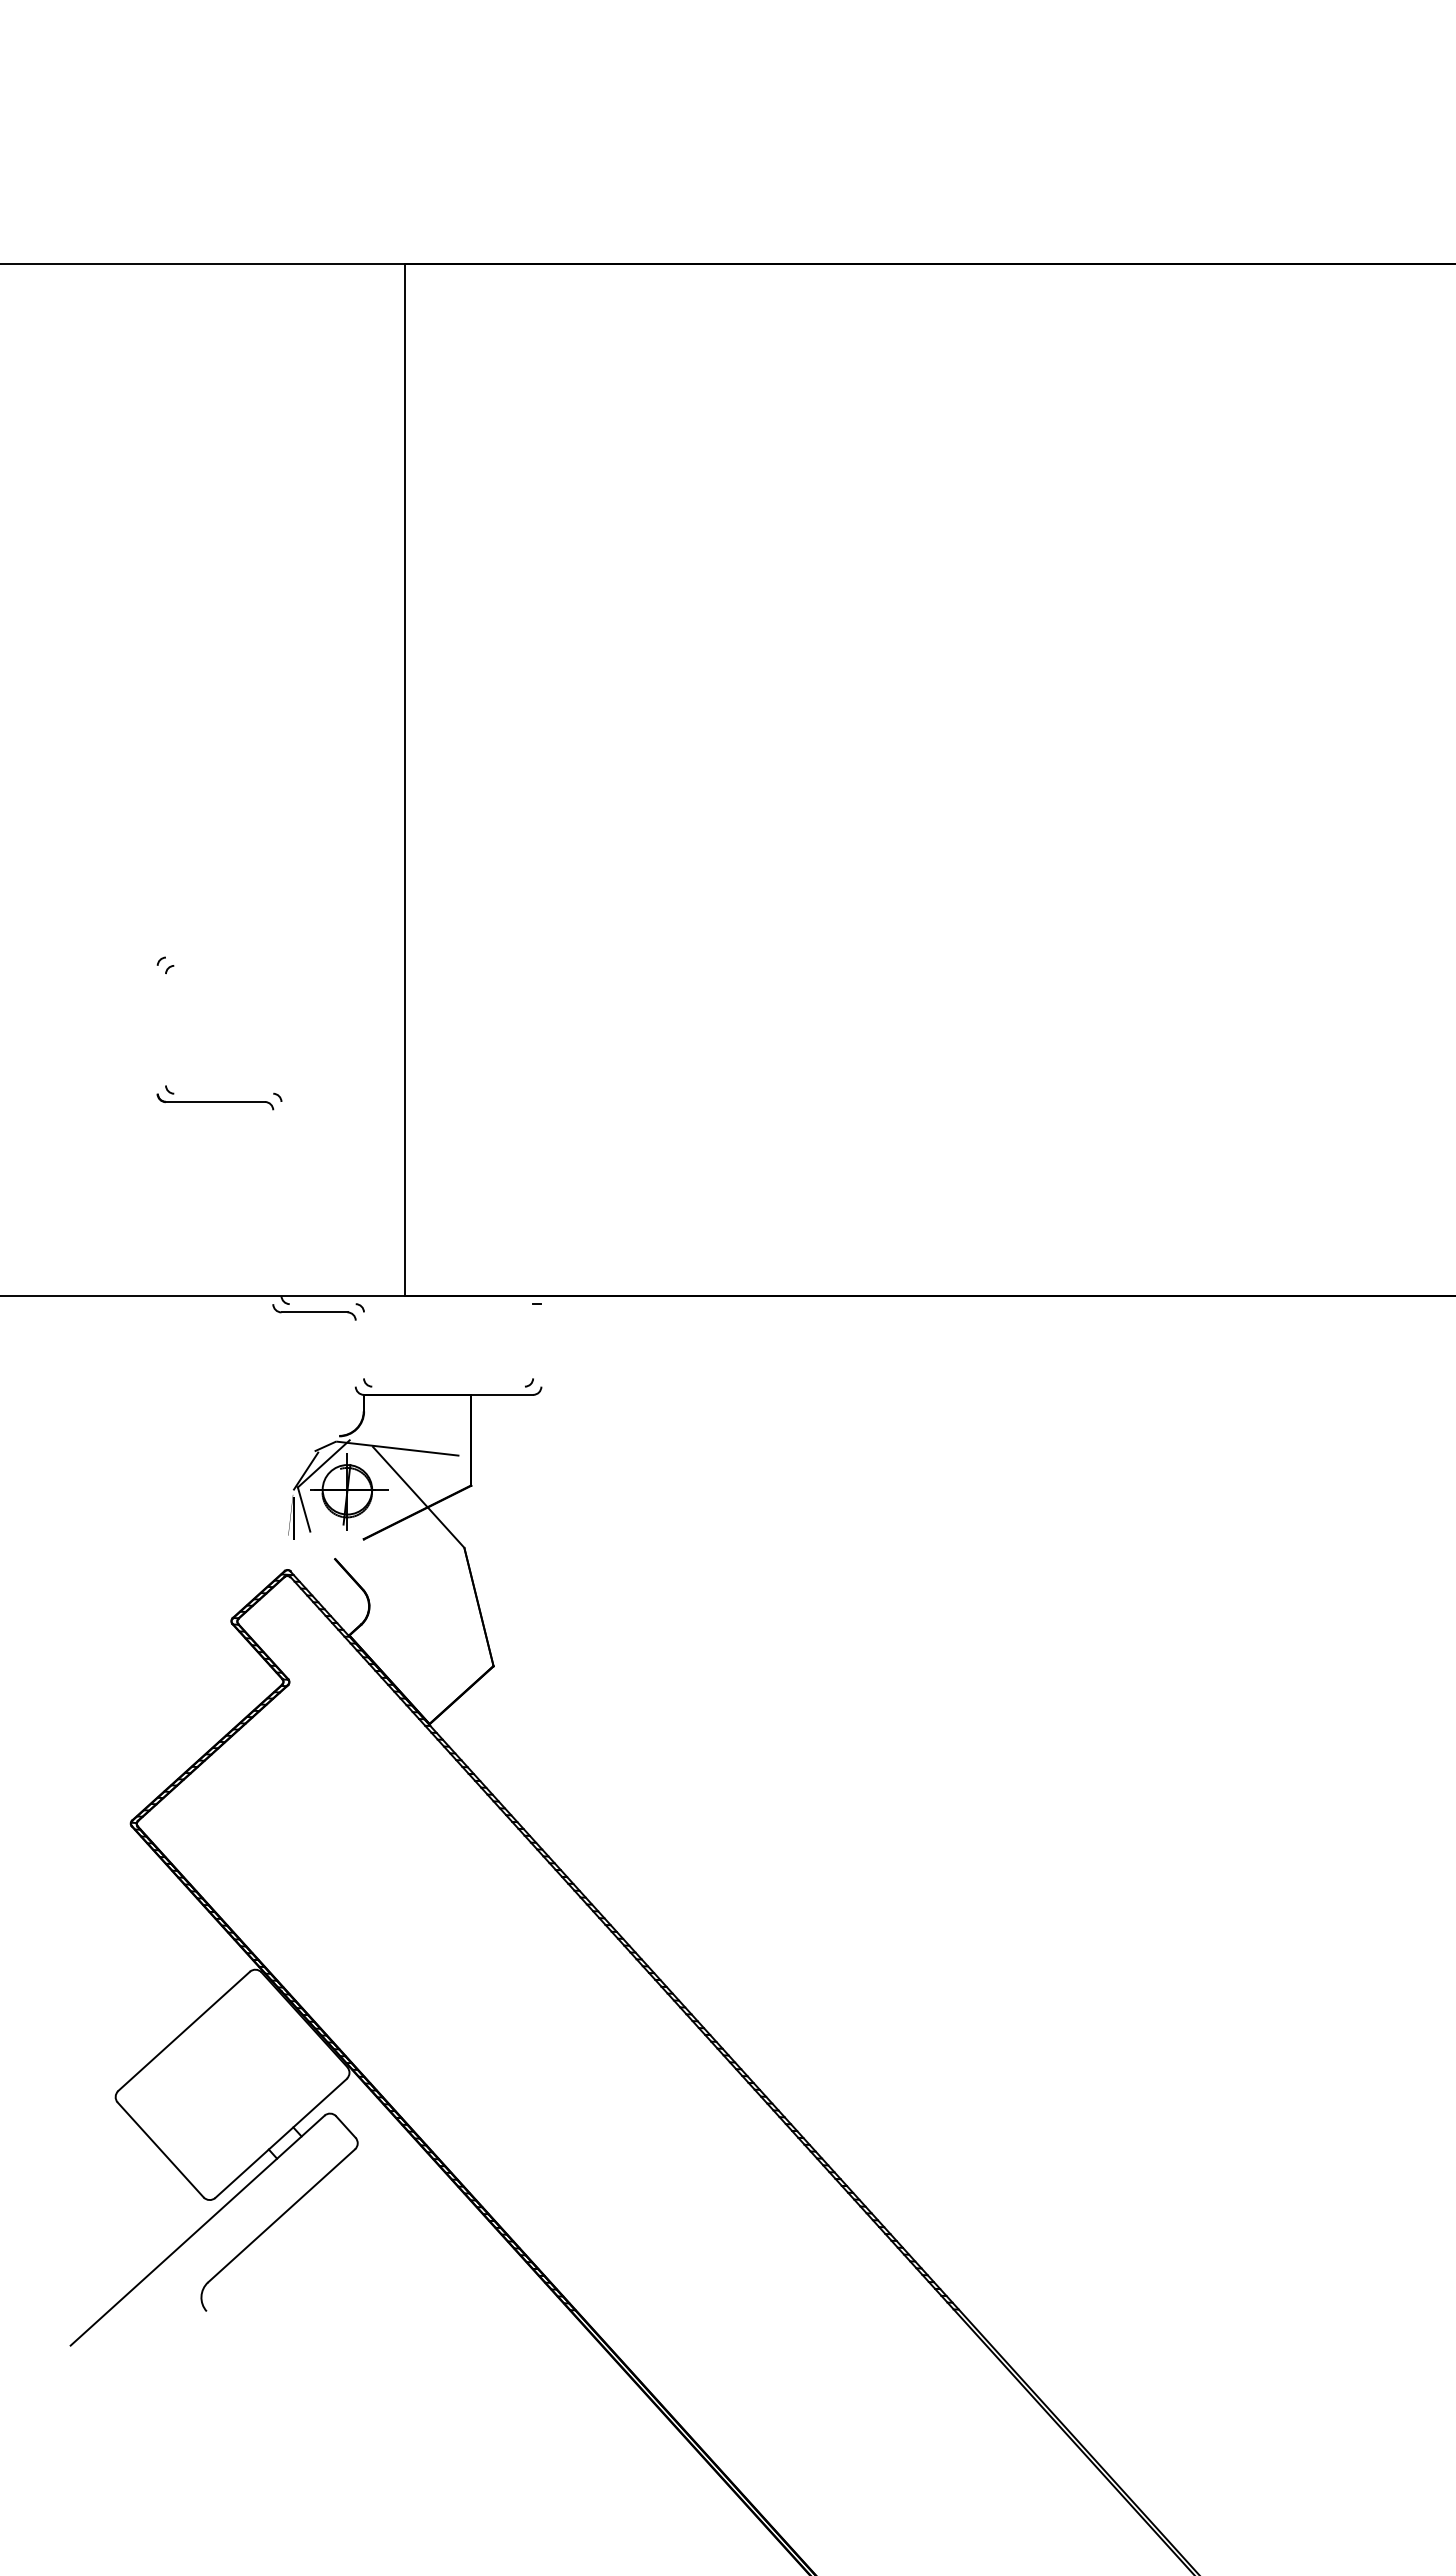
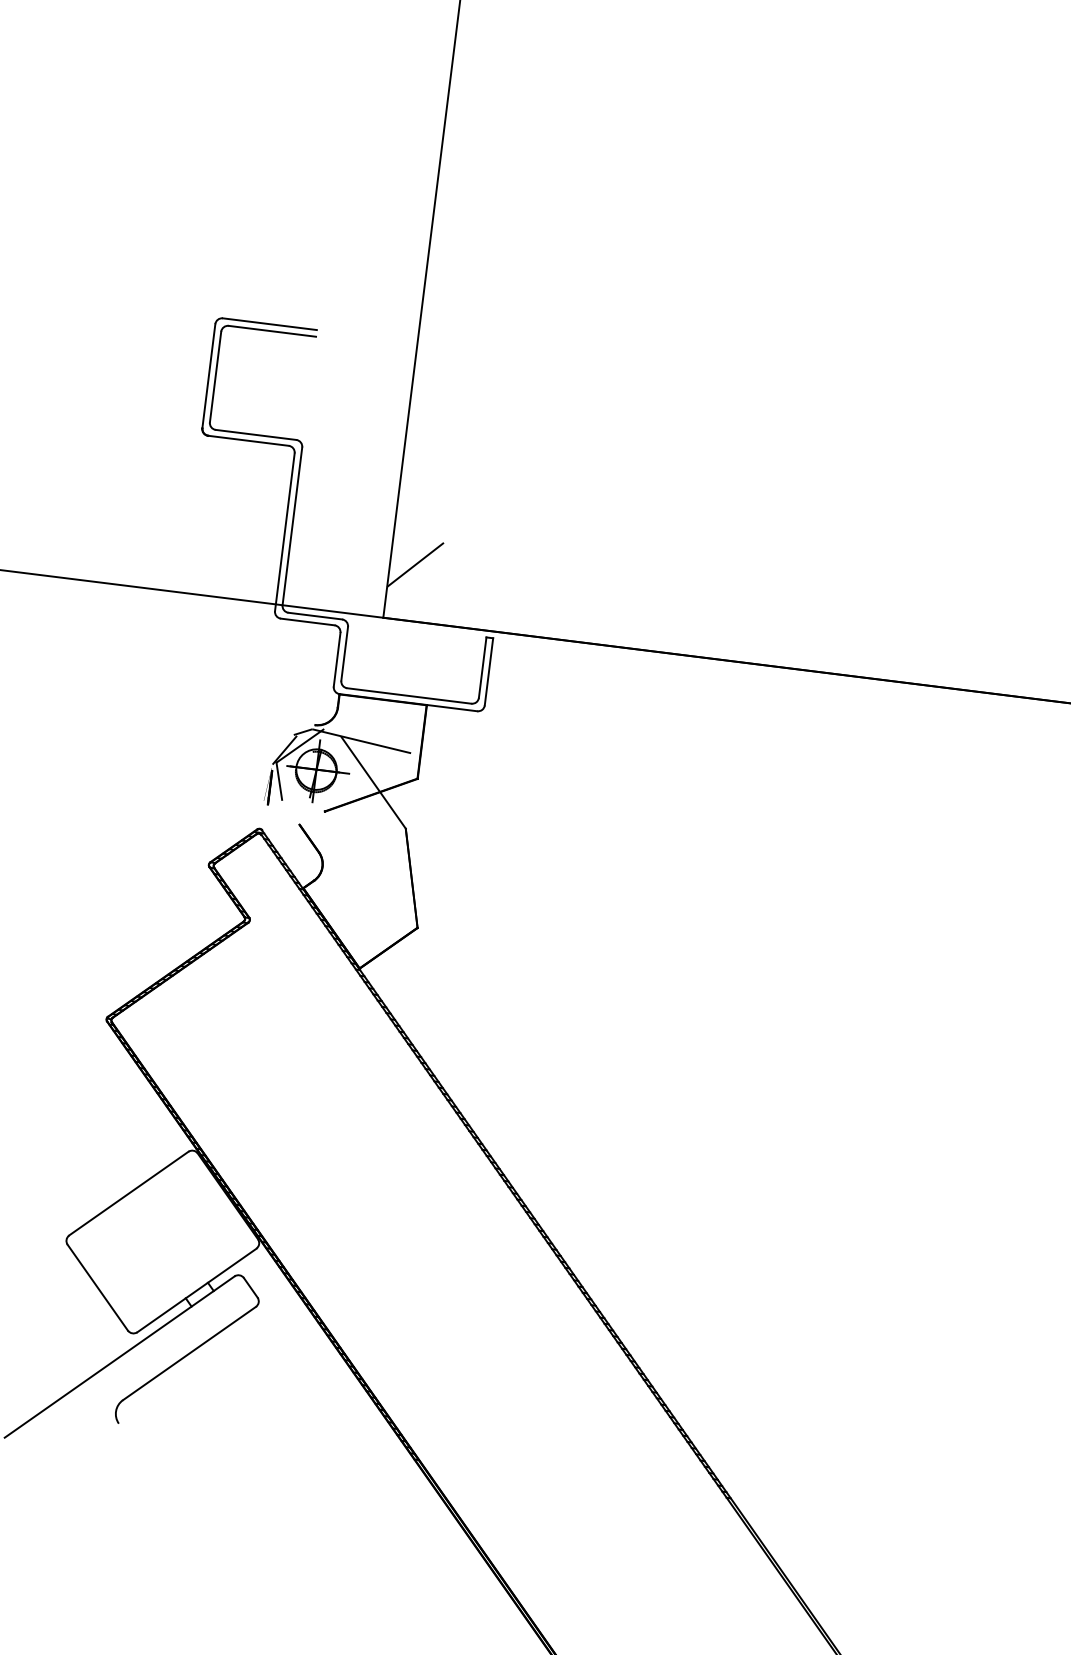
line: (223, 957) -> (269, 324), added
line: (227, 965) -> (272, 331), added
line: (157, 1029) -> (208, 375), added
line: (165, 1029) -> (215, 376), added
line: (223, 1093) -> (255, 434), added
line: (281, 1198) -> (292, 525), added
line: (273, 1207) -> (285, 532), added
line: (436, 1227) -> (415, 565), added
line: (322, 1304) -> (315, 616), added
line: (533, 1341) -> (482, 667), added
line: (364, 1345) -> (345, 653), added
line: (541, 1345) -> (489, 671), added
line: (355, 1353) -> (336, 659), added
line: (448, 1386) -> (409, 695), added

